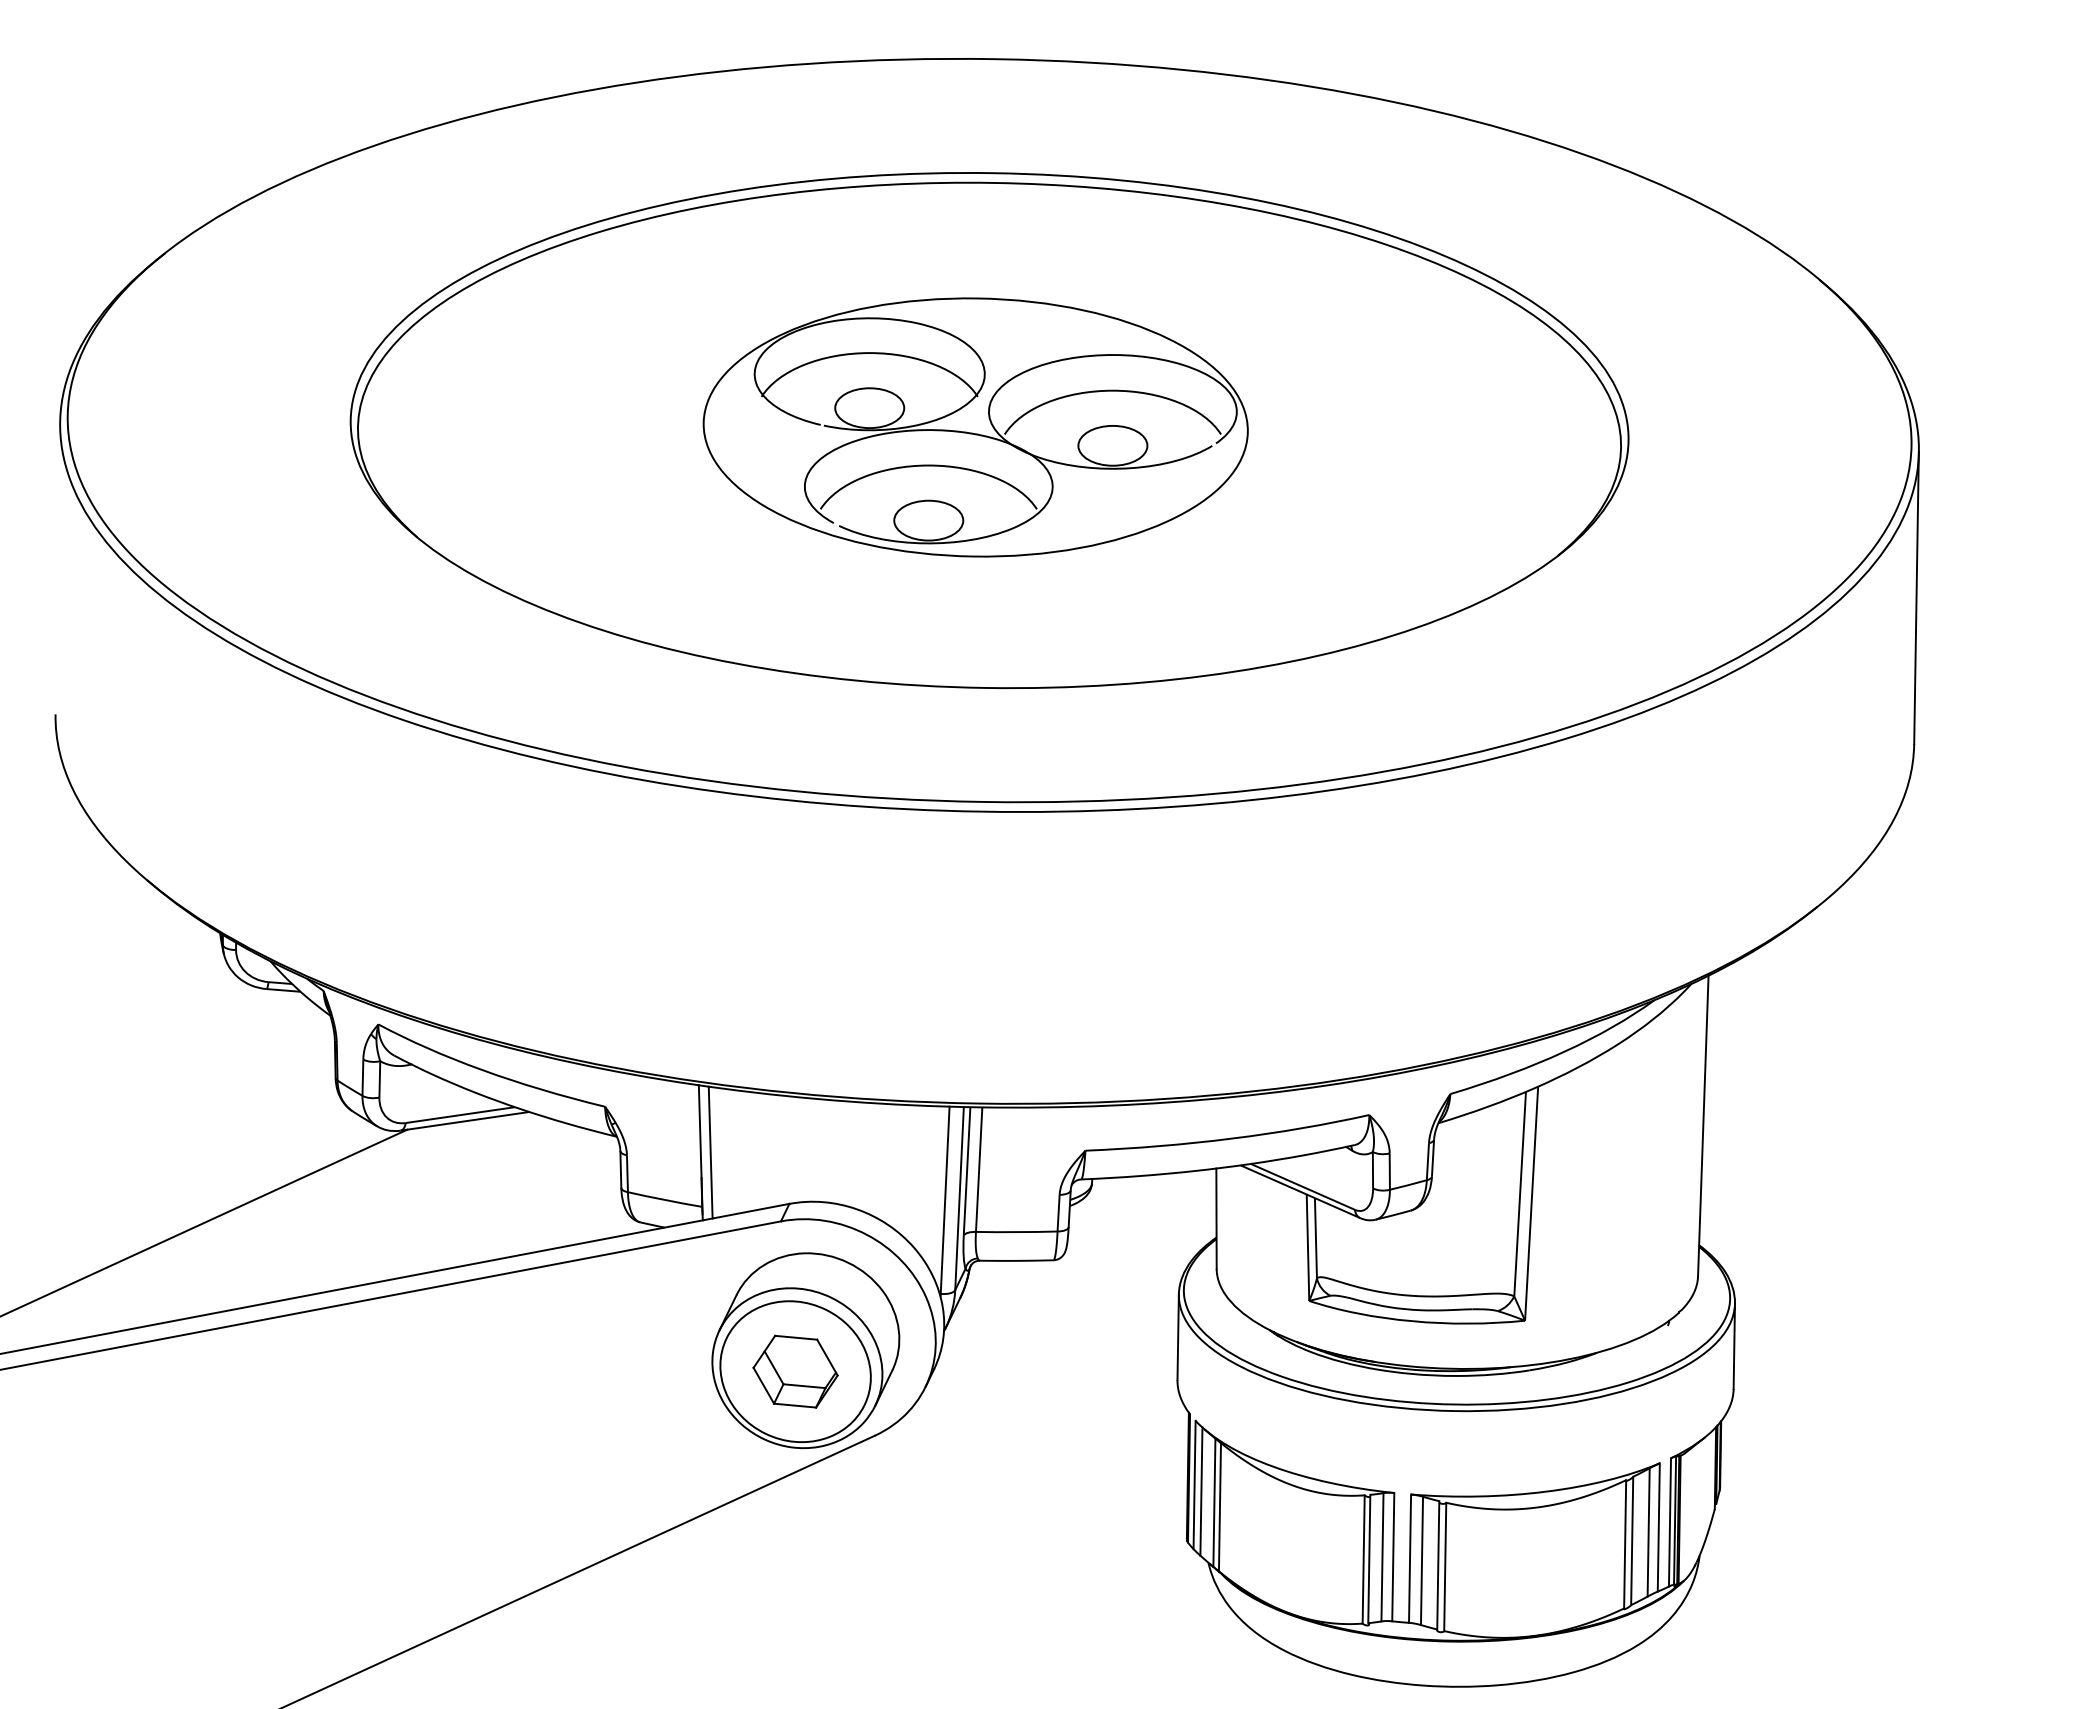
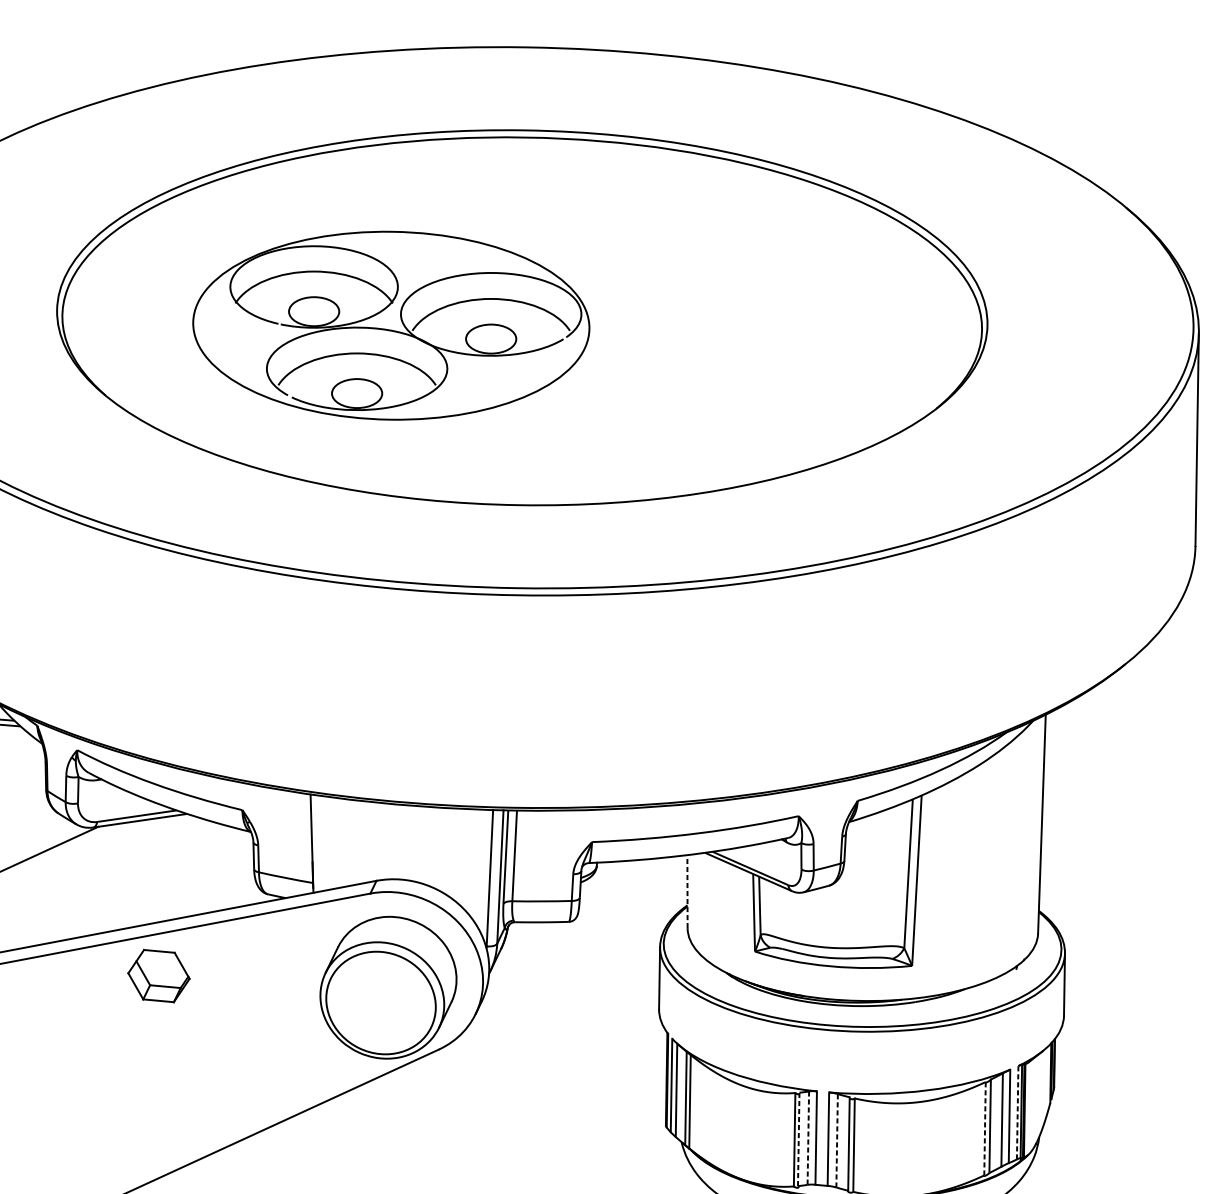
part: (975, 427) -> (391, 325), moved
line: (710, 1152) -> (319, 843), removed
line: (1216, 1218) -> (687, 891), solid -> dashed
part: (795, 1371) -> (158, 975), moved
line: (1670, 1521) -> (1018, 1112), solid -> dashed
line: (1625, 1543) -> (985, 1128), solid -> dashed
line: (1382, 1557) -> (808, 1138), solid -> dashed
line: (1369, 1558) -> (798, 1139), solid -> dashed
line: (1422, 1560) -> (837, 1140), solid -> dashed

